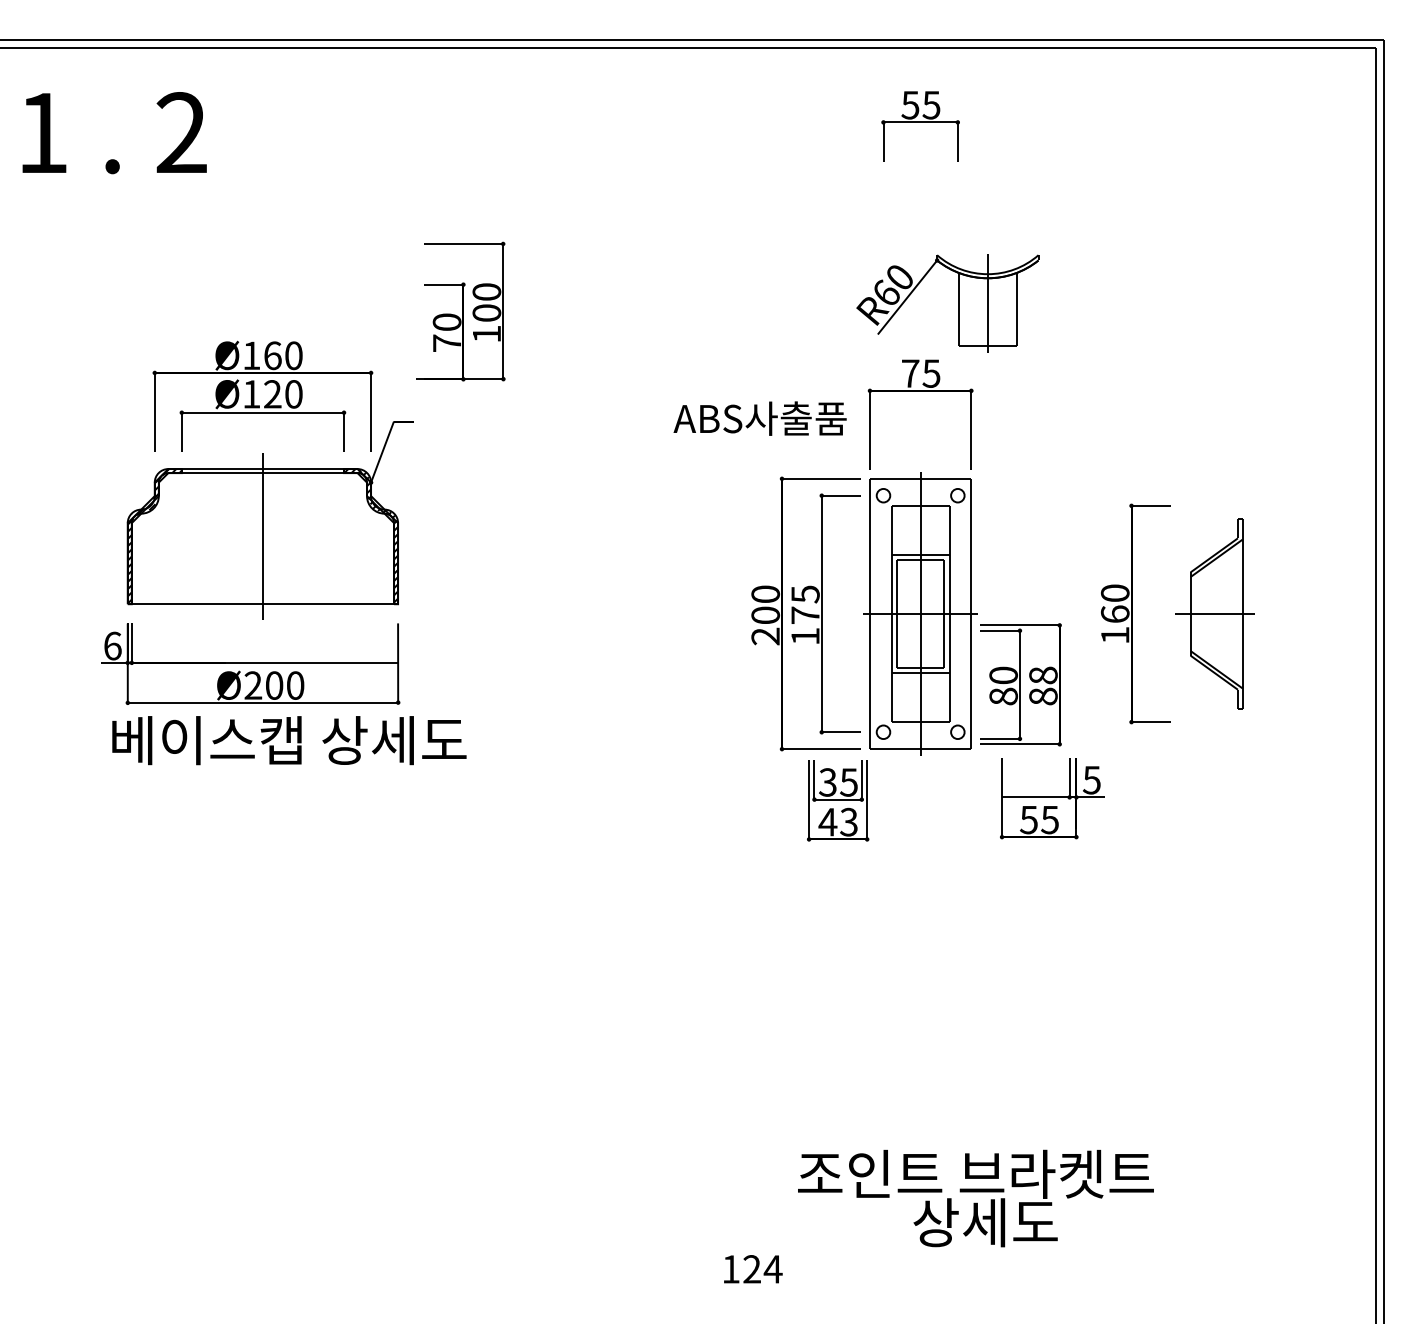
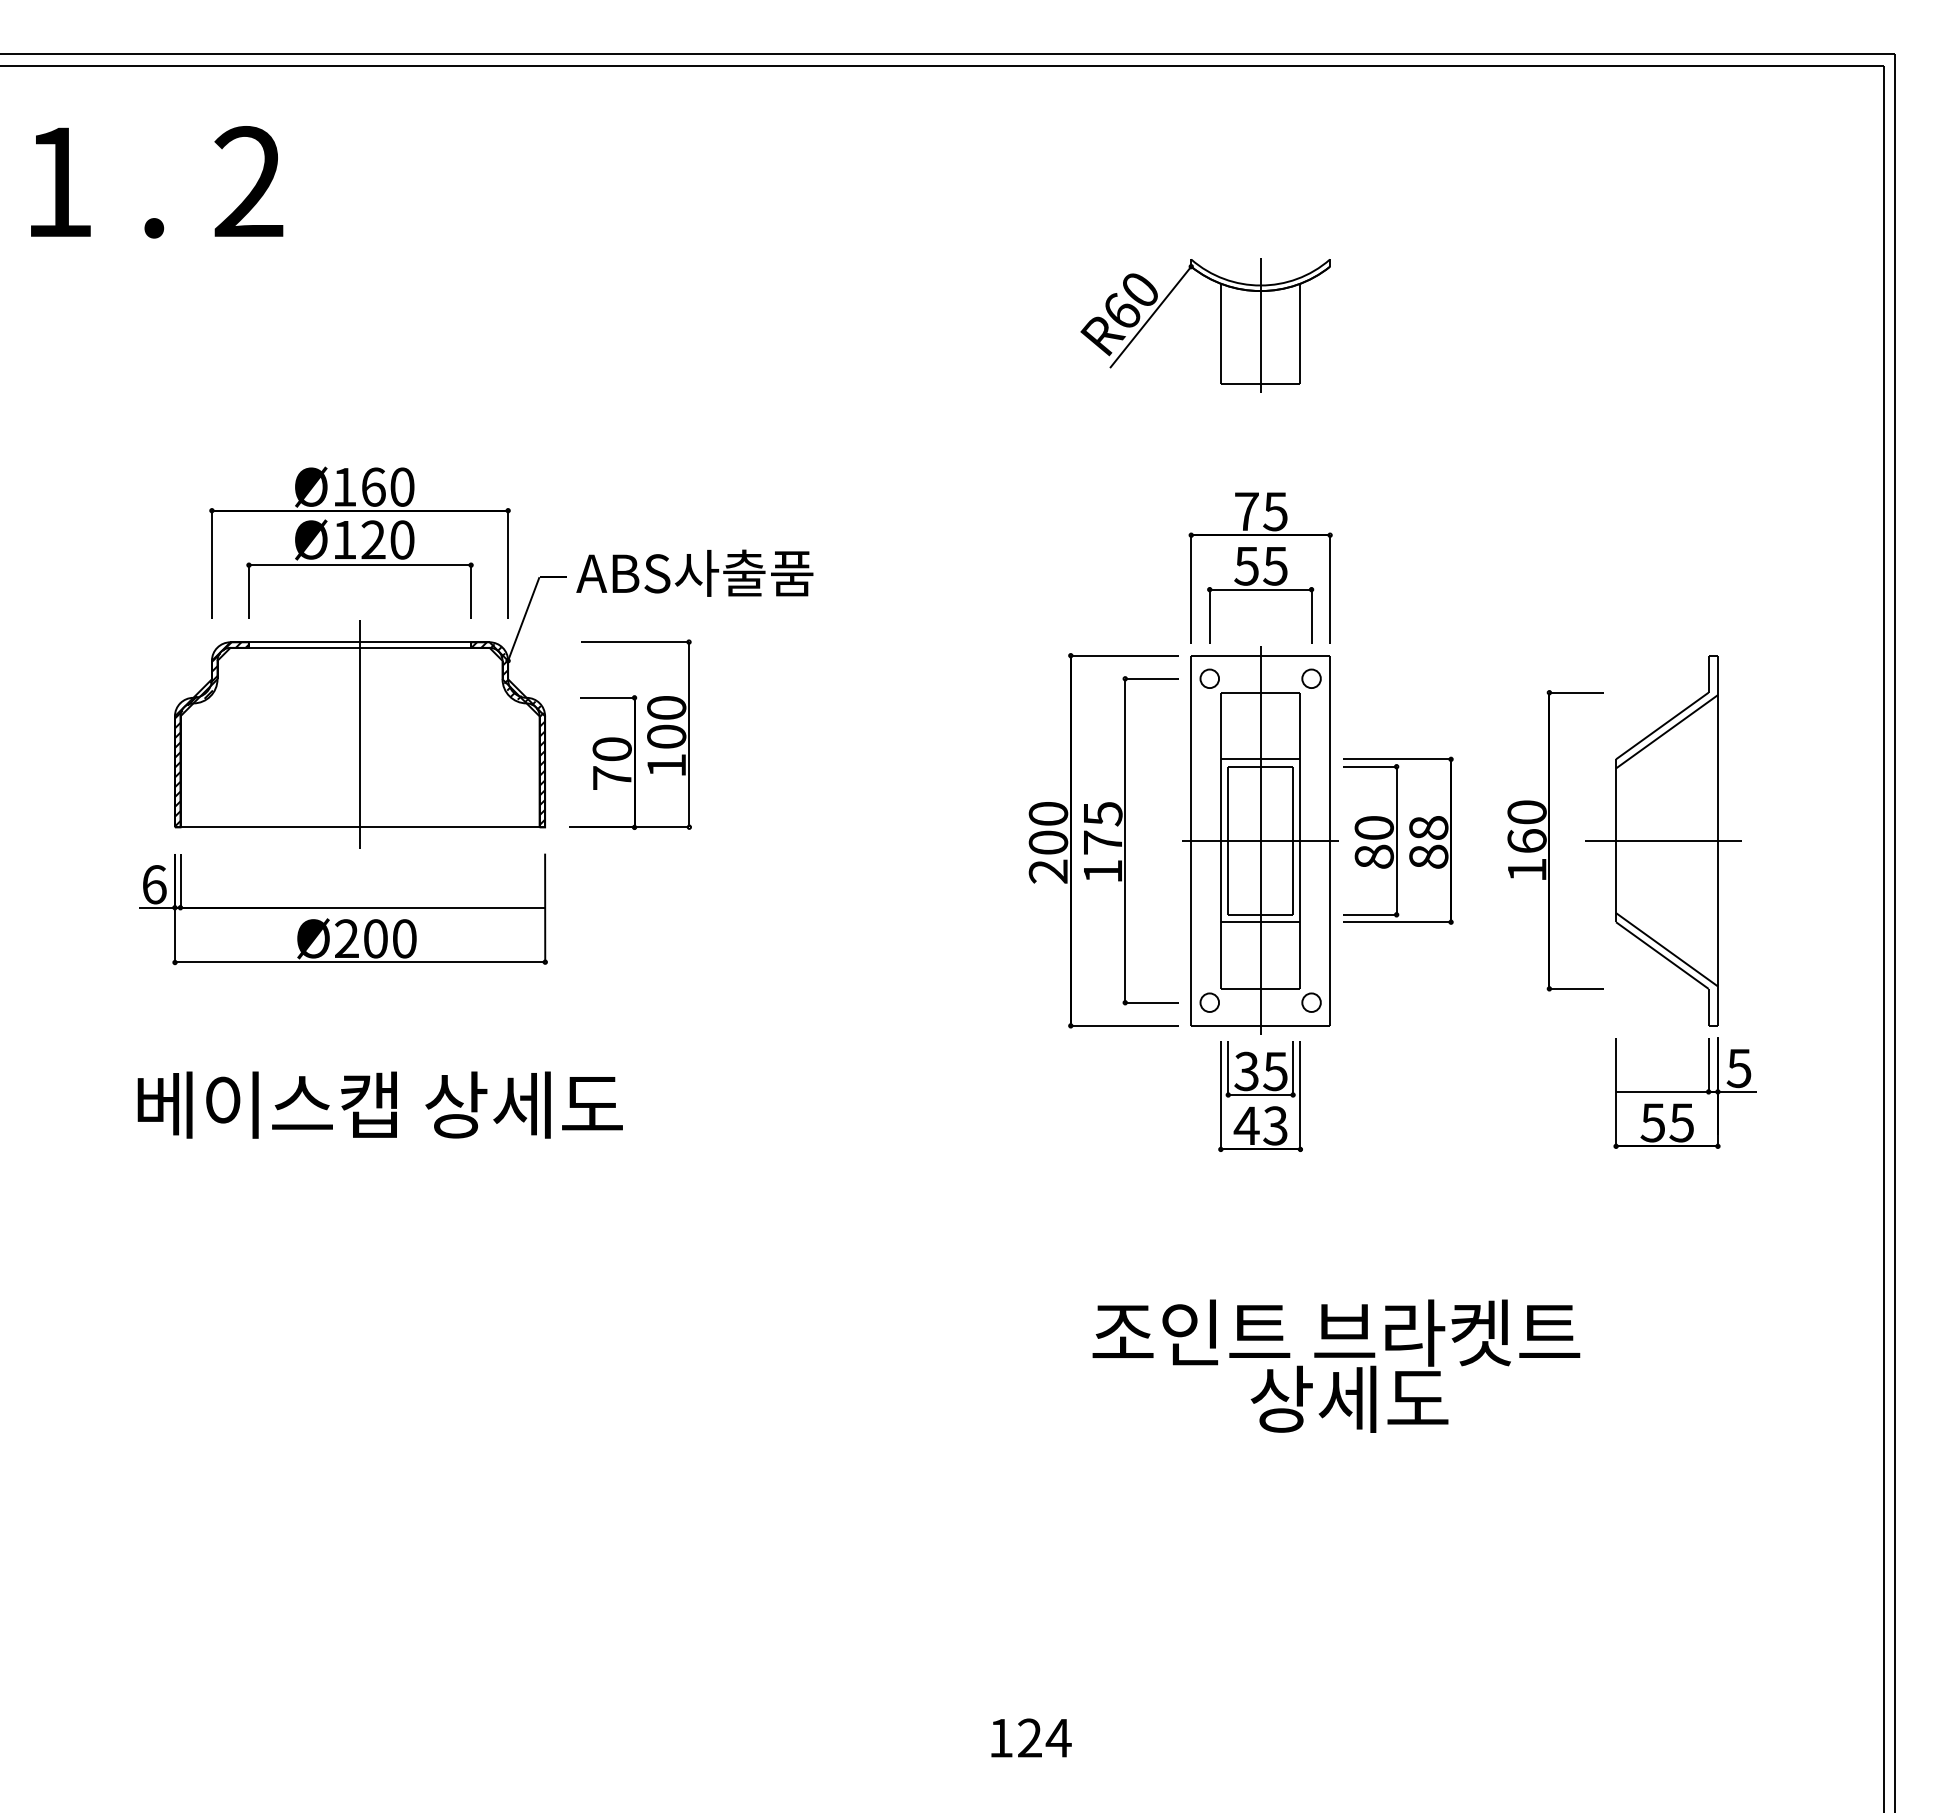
part: (920, 126) -> (1260, 595), moved
part: (958, 303) -> (1220, 325), moved
part: (460, 311) -> (630, 734), moved
text: (759, 418) -> (694, 572), moved
part: (1214, 613) -> (1663, 840), size x1.43
part: (1021, 684) -> (1398, 840), moved
text: (288, 740) -> (379, 1104), moved
part: (1051, 797) -> (1684, 1092), moved
part: (838, 800) -> (1260, 1096), moved
text: (976, 1198) -> (1336, 1365), moved

